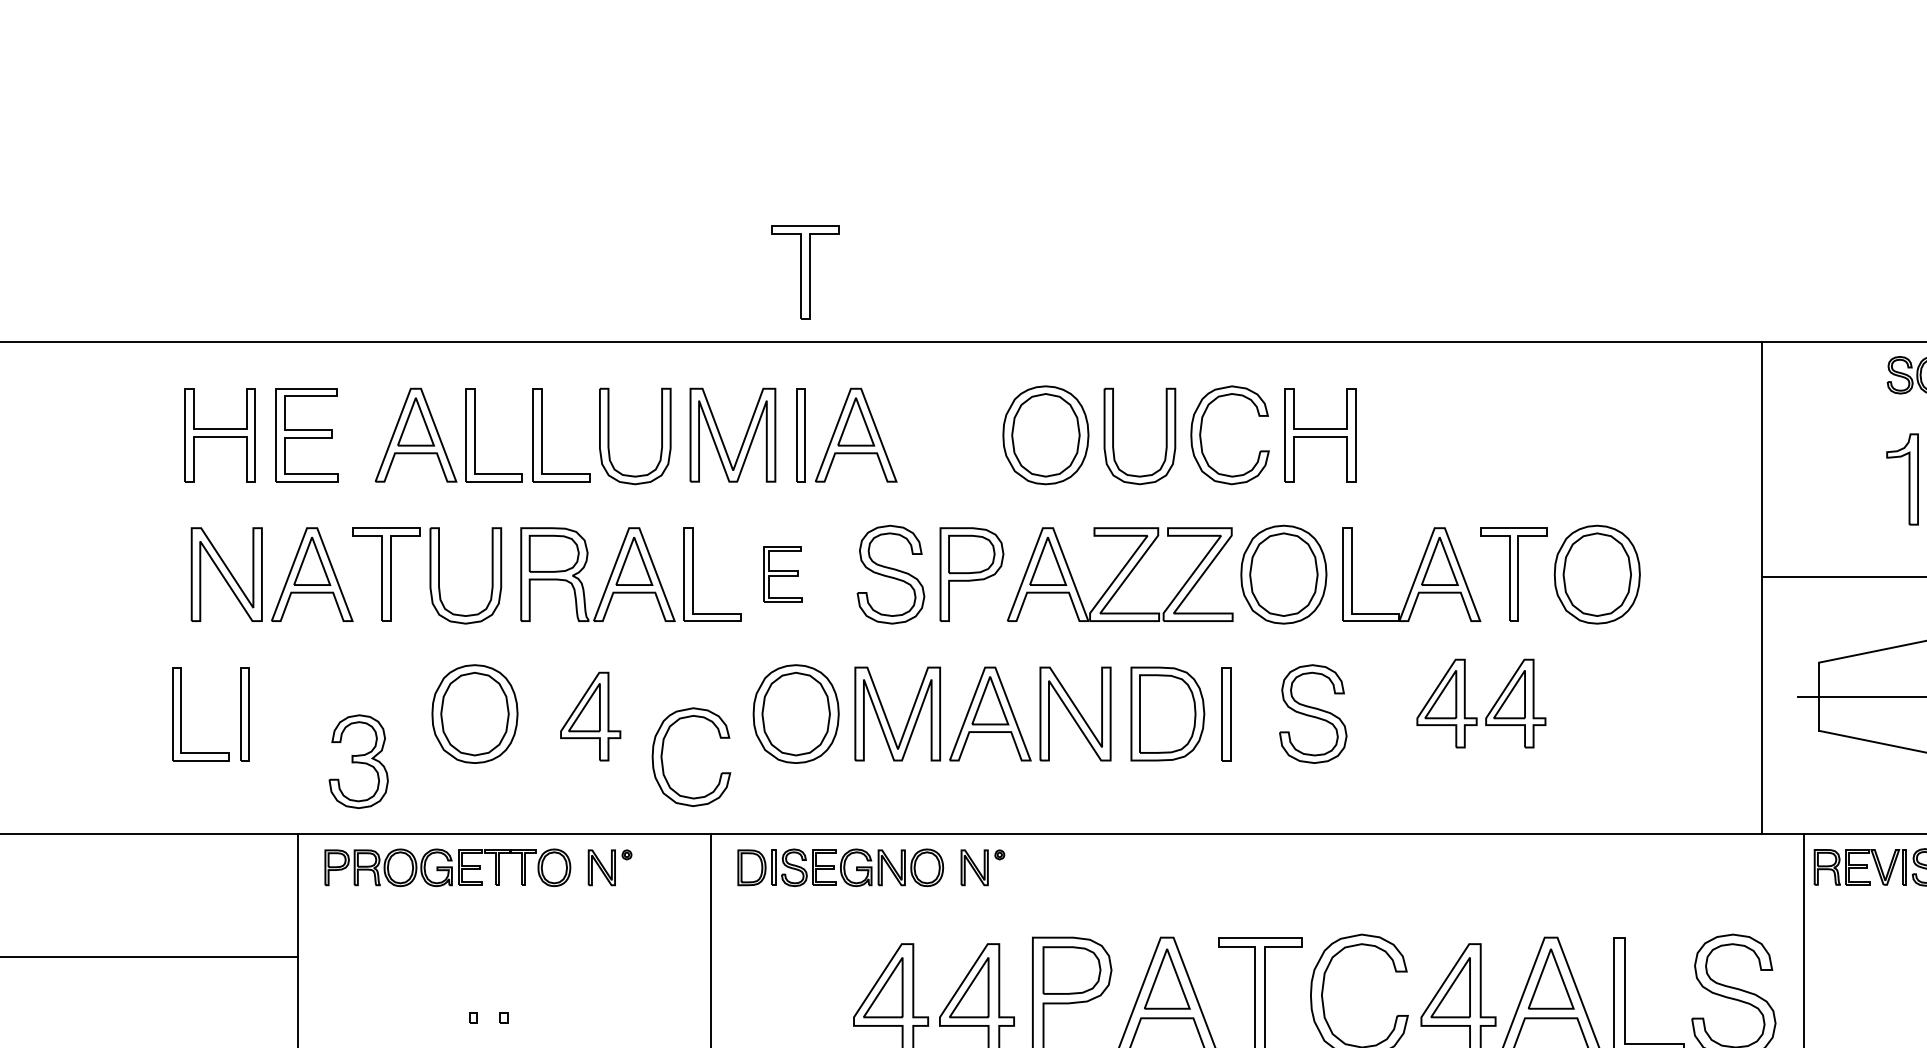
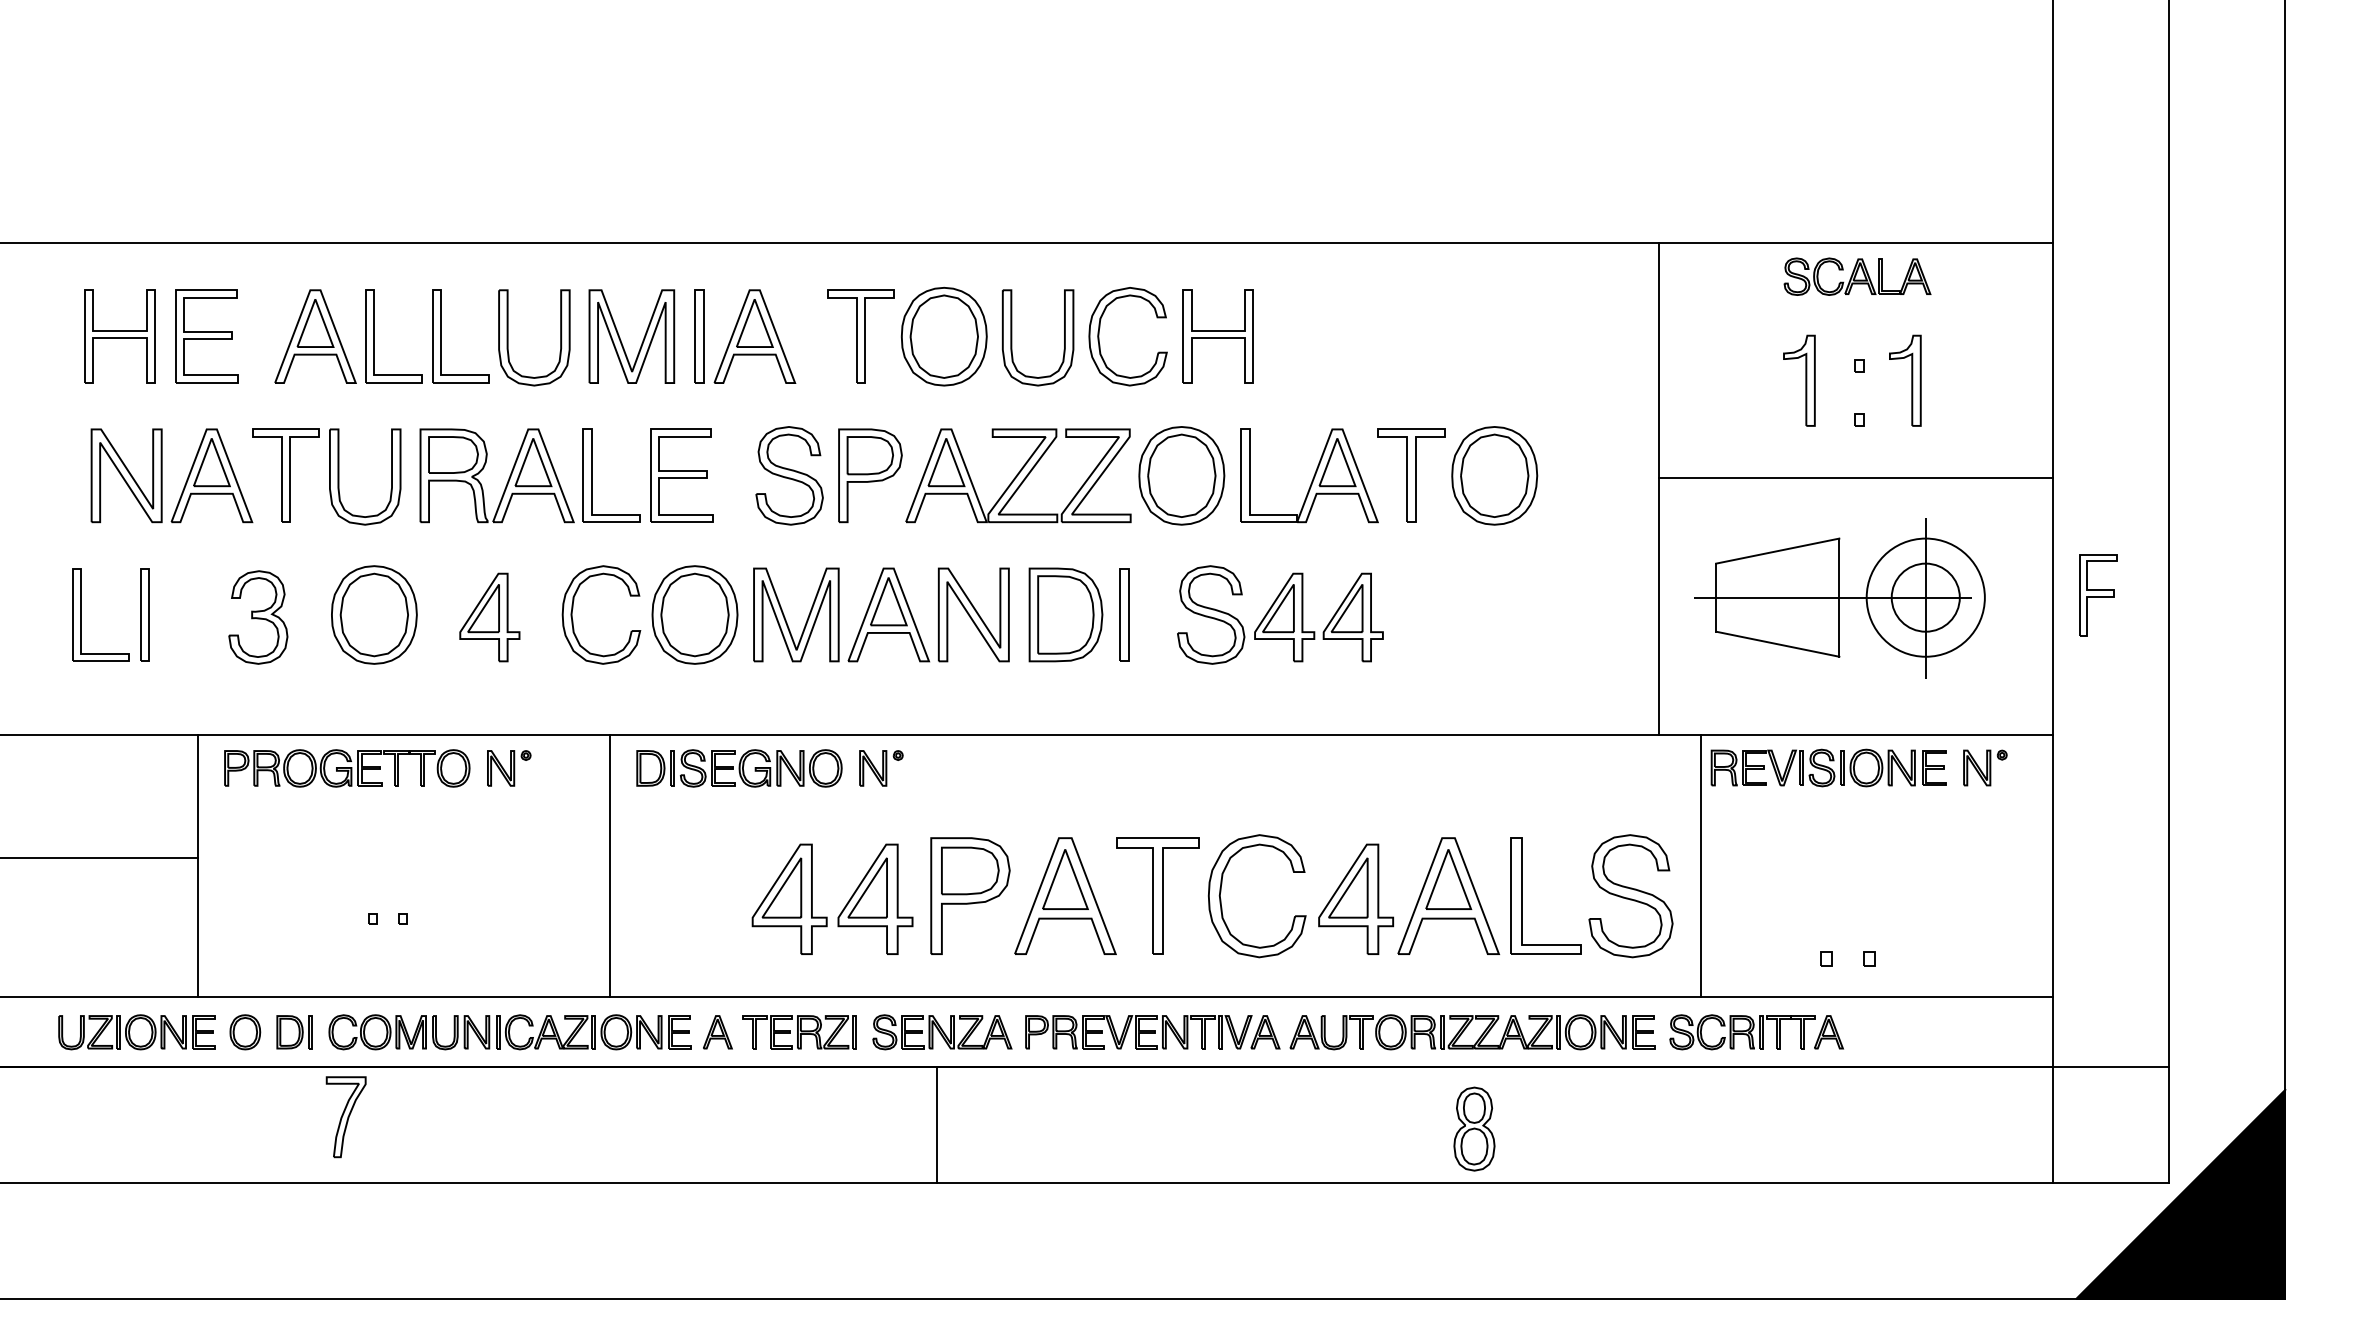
part: (804, 272) -> (860, 336), moved
part: (782, 574) -> (681, 475), size x1.67
part: (1490, 708) -> (1328, 622), moved
part: (663, 750) -> (573, 608), moved
part: (358, 761) -> (258, 617), moved

